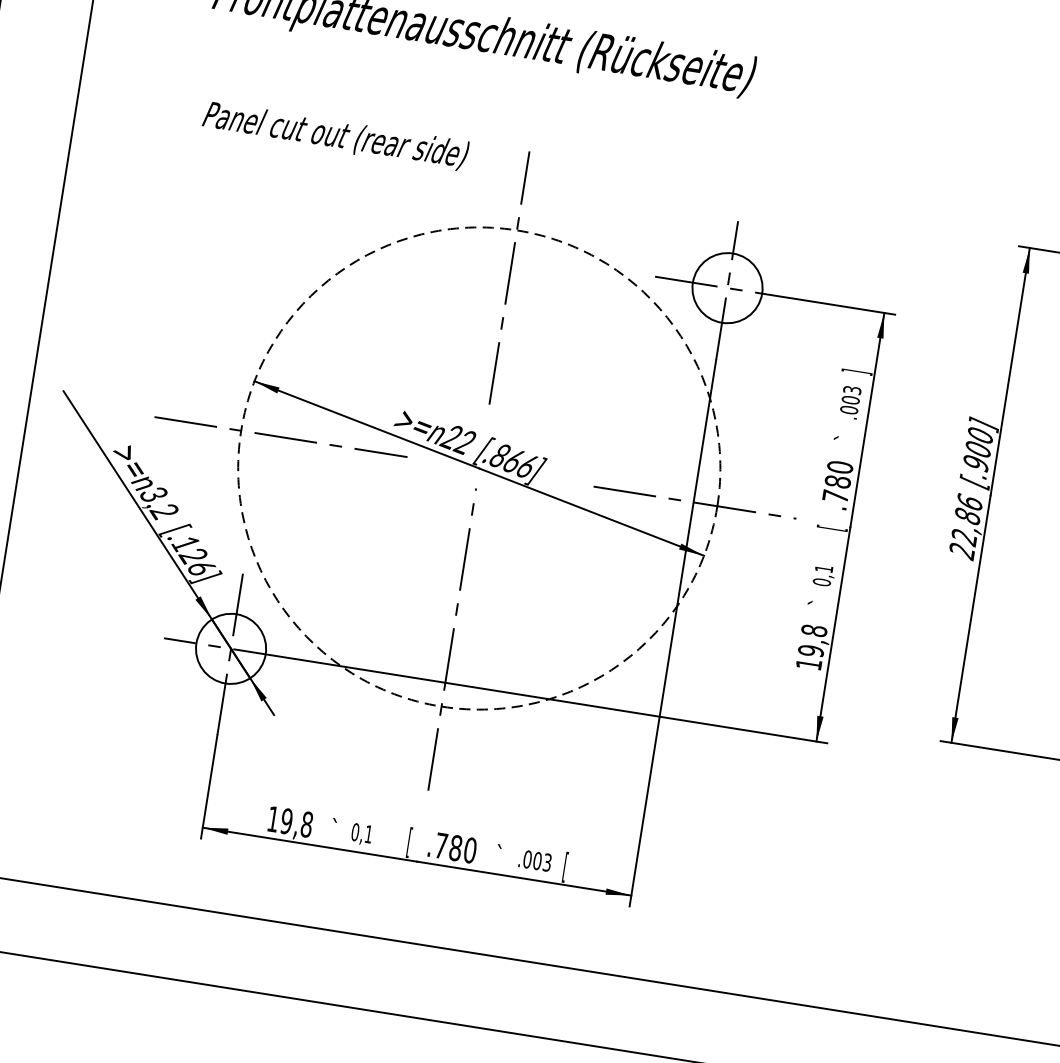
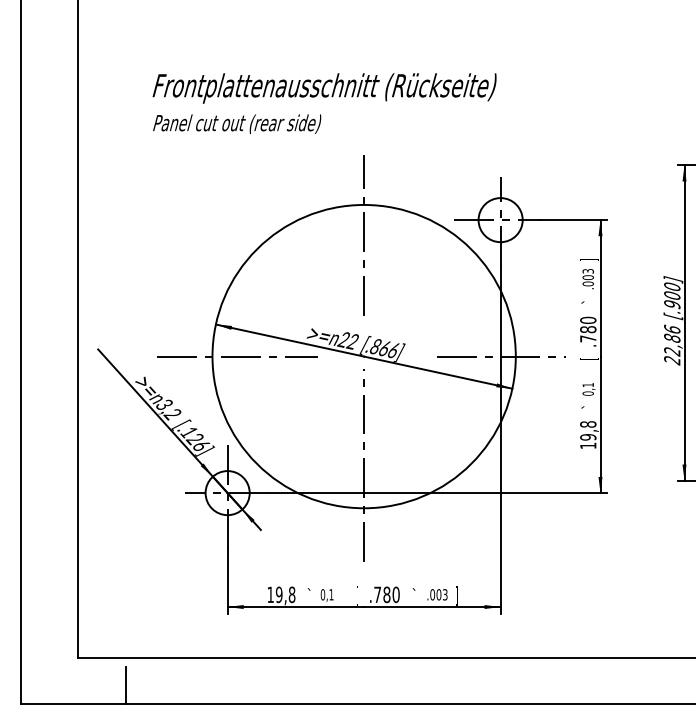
text: (336, 135) -> (237, 123), moved
circle: (478, 468) -> (363, 356), dashed -> solid
text: (564, 866) -> (456, 595), [ -> ]
line: (24, 925) -> (126, 685), added

